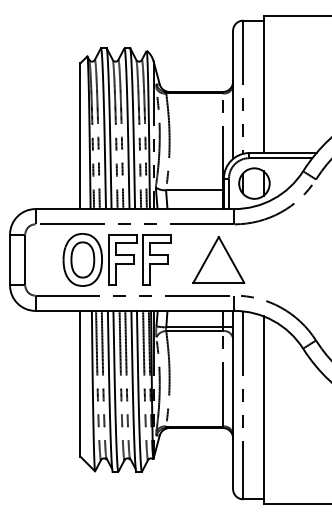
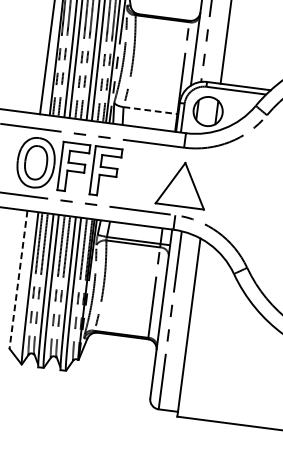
line: (194, 190) -> (150, 110), solid -> dashed
part: (218, 259) -> (182, 184), moved
line: (80, 383) -> (18, 279), solid -> dashed

